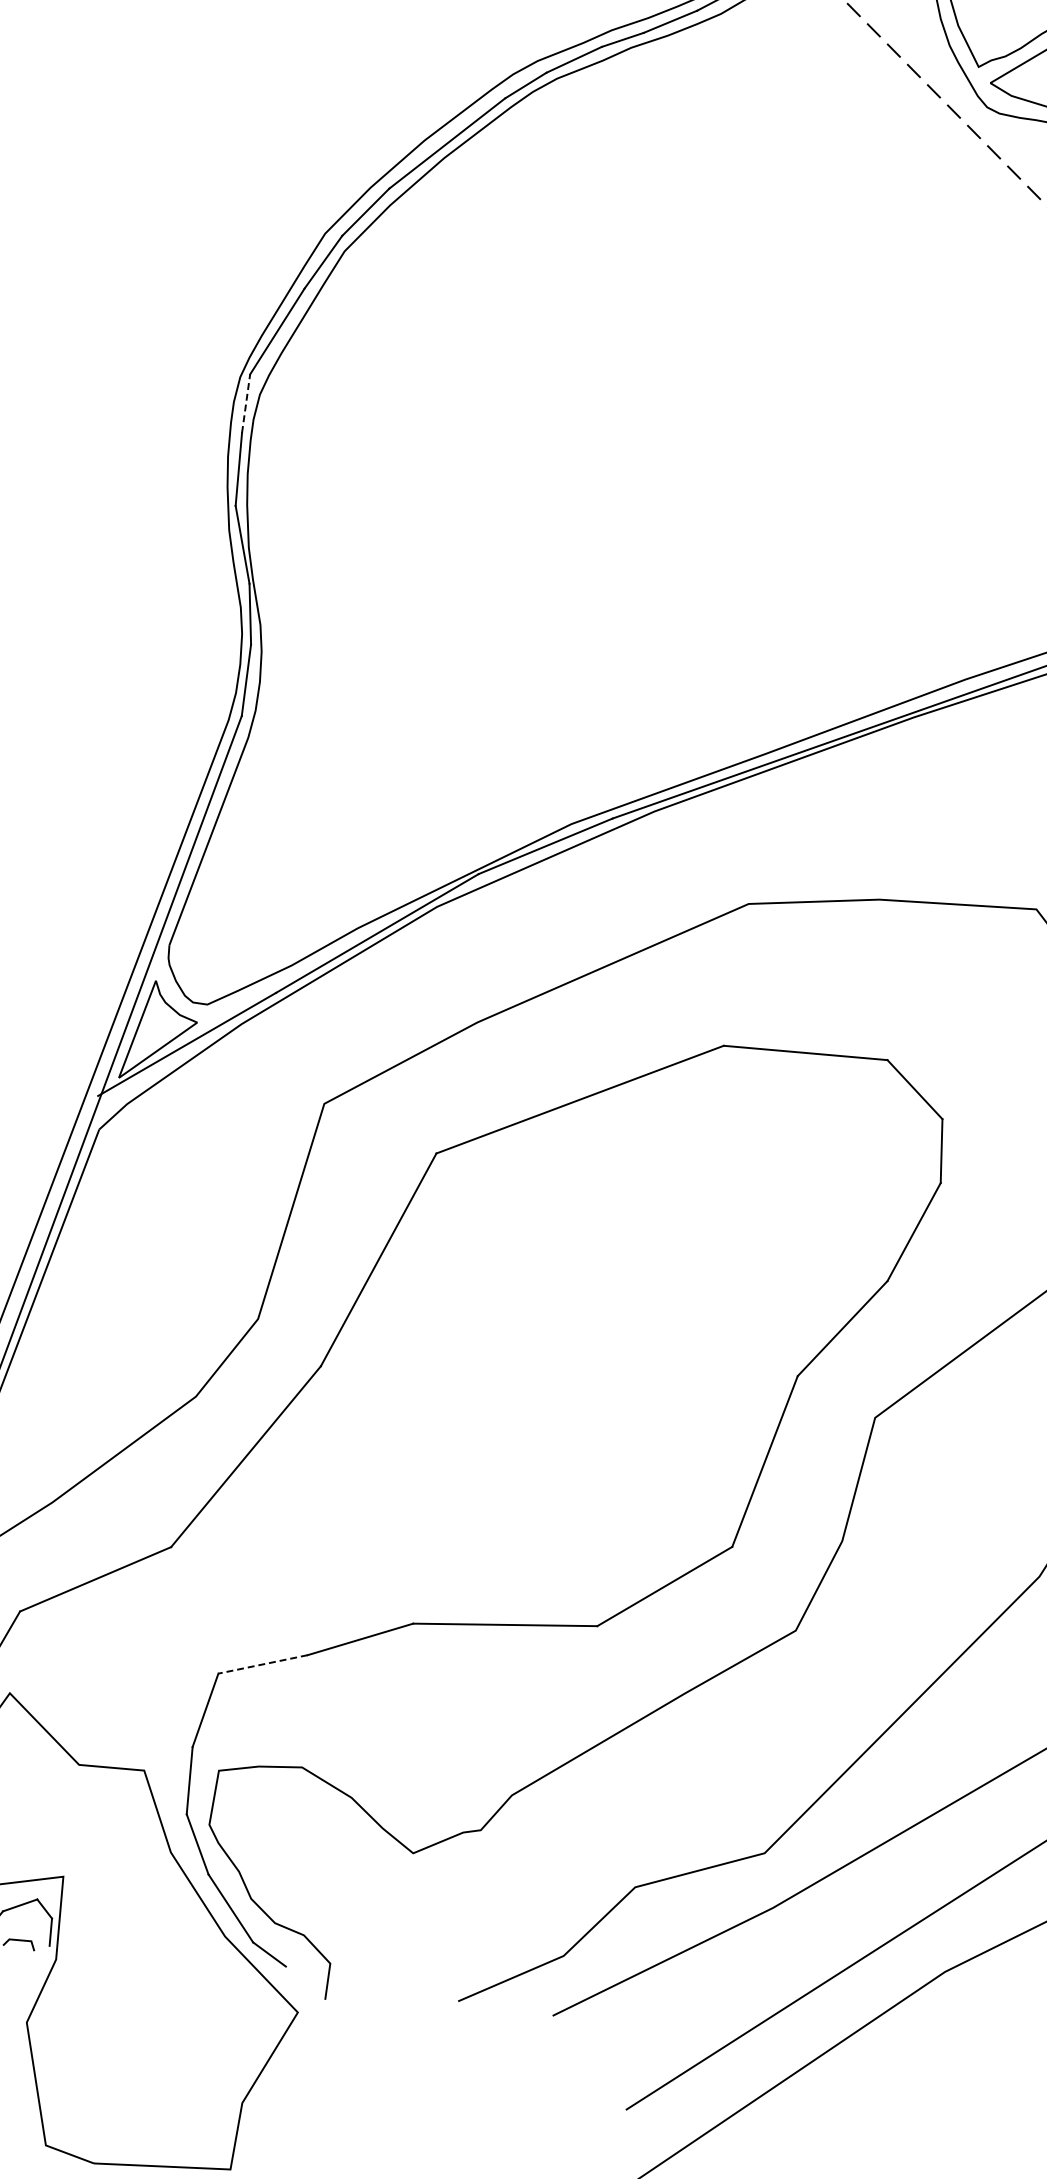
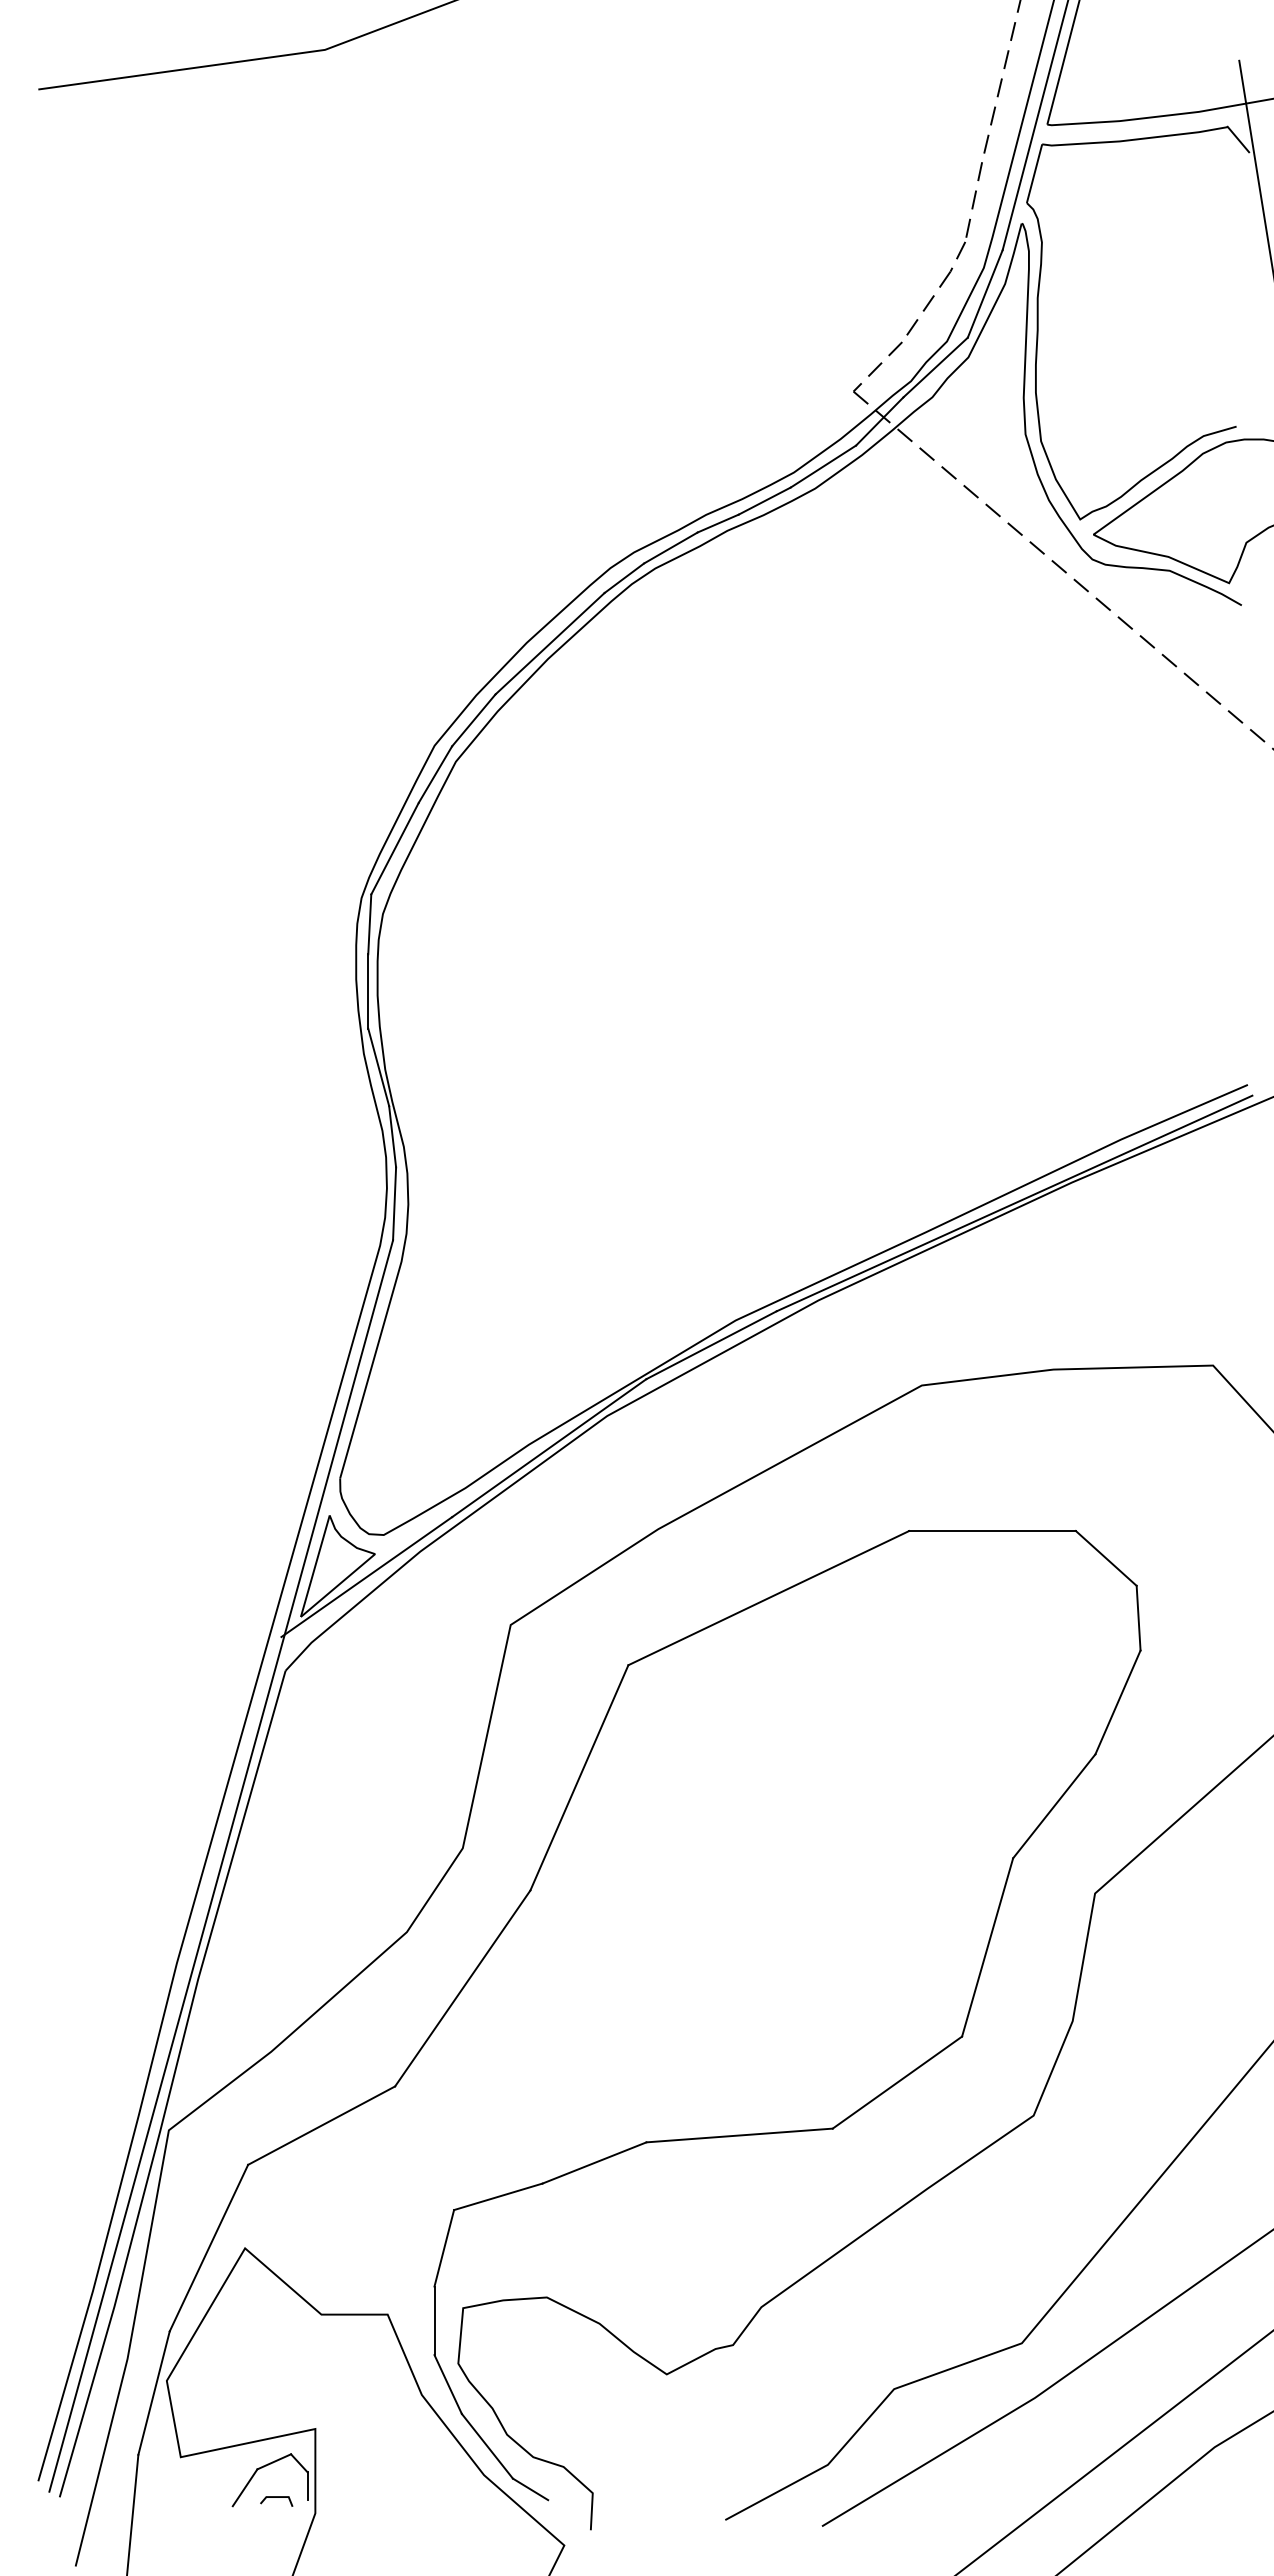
line: (245, 403) -> (369, 924), dashed -> solid
line: (262, 1664) -> (497, 2196), dashed -> solid

